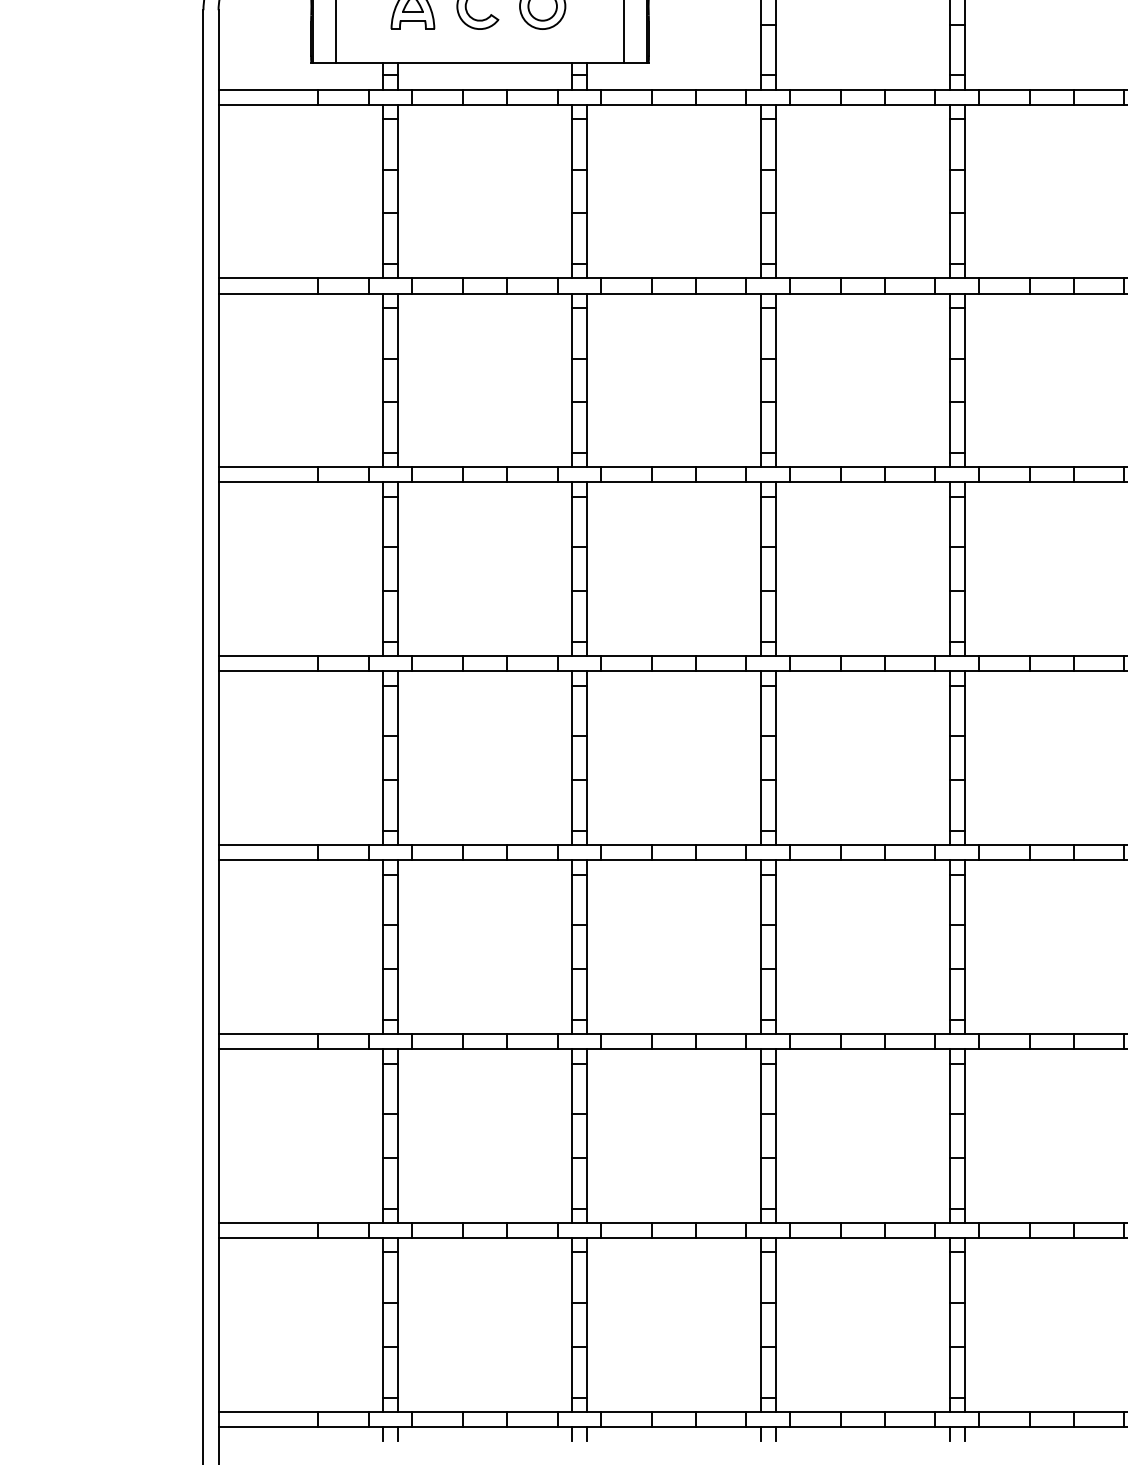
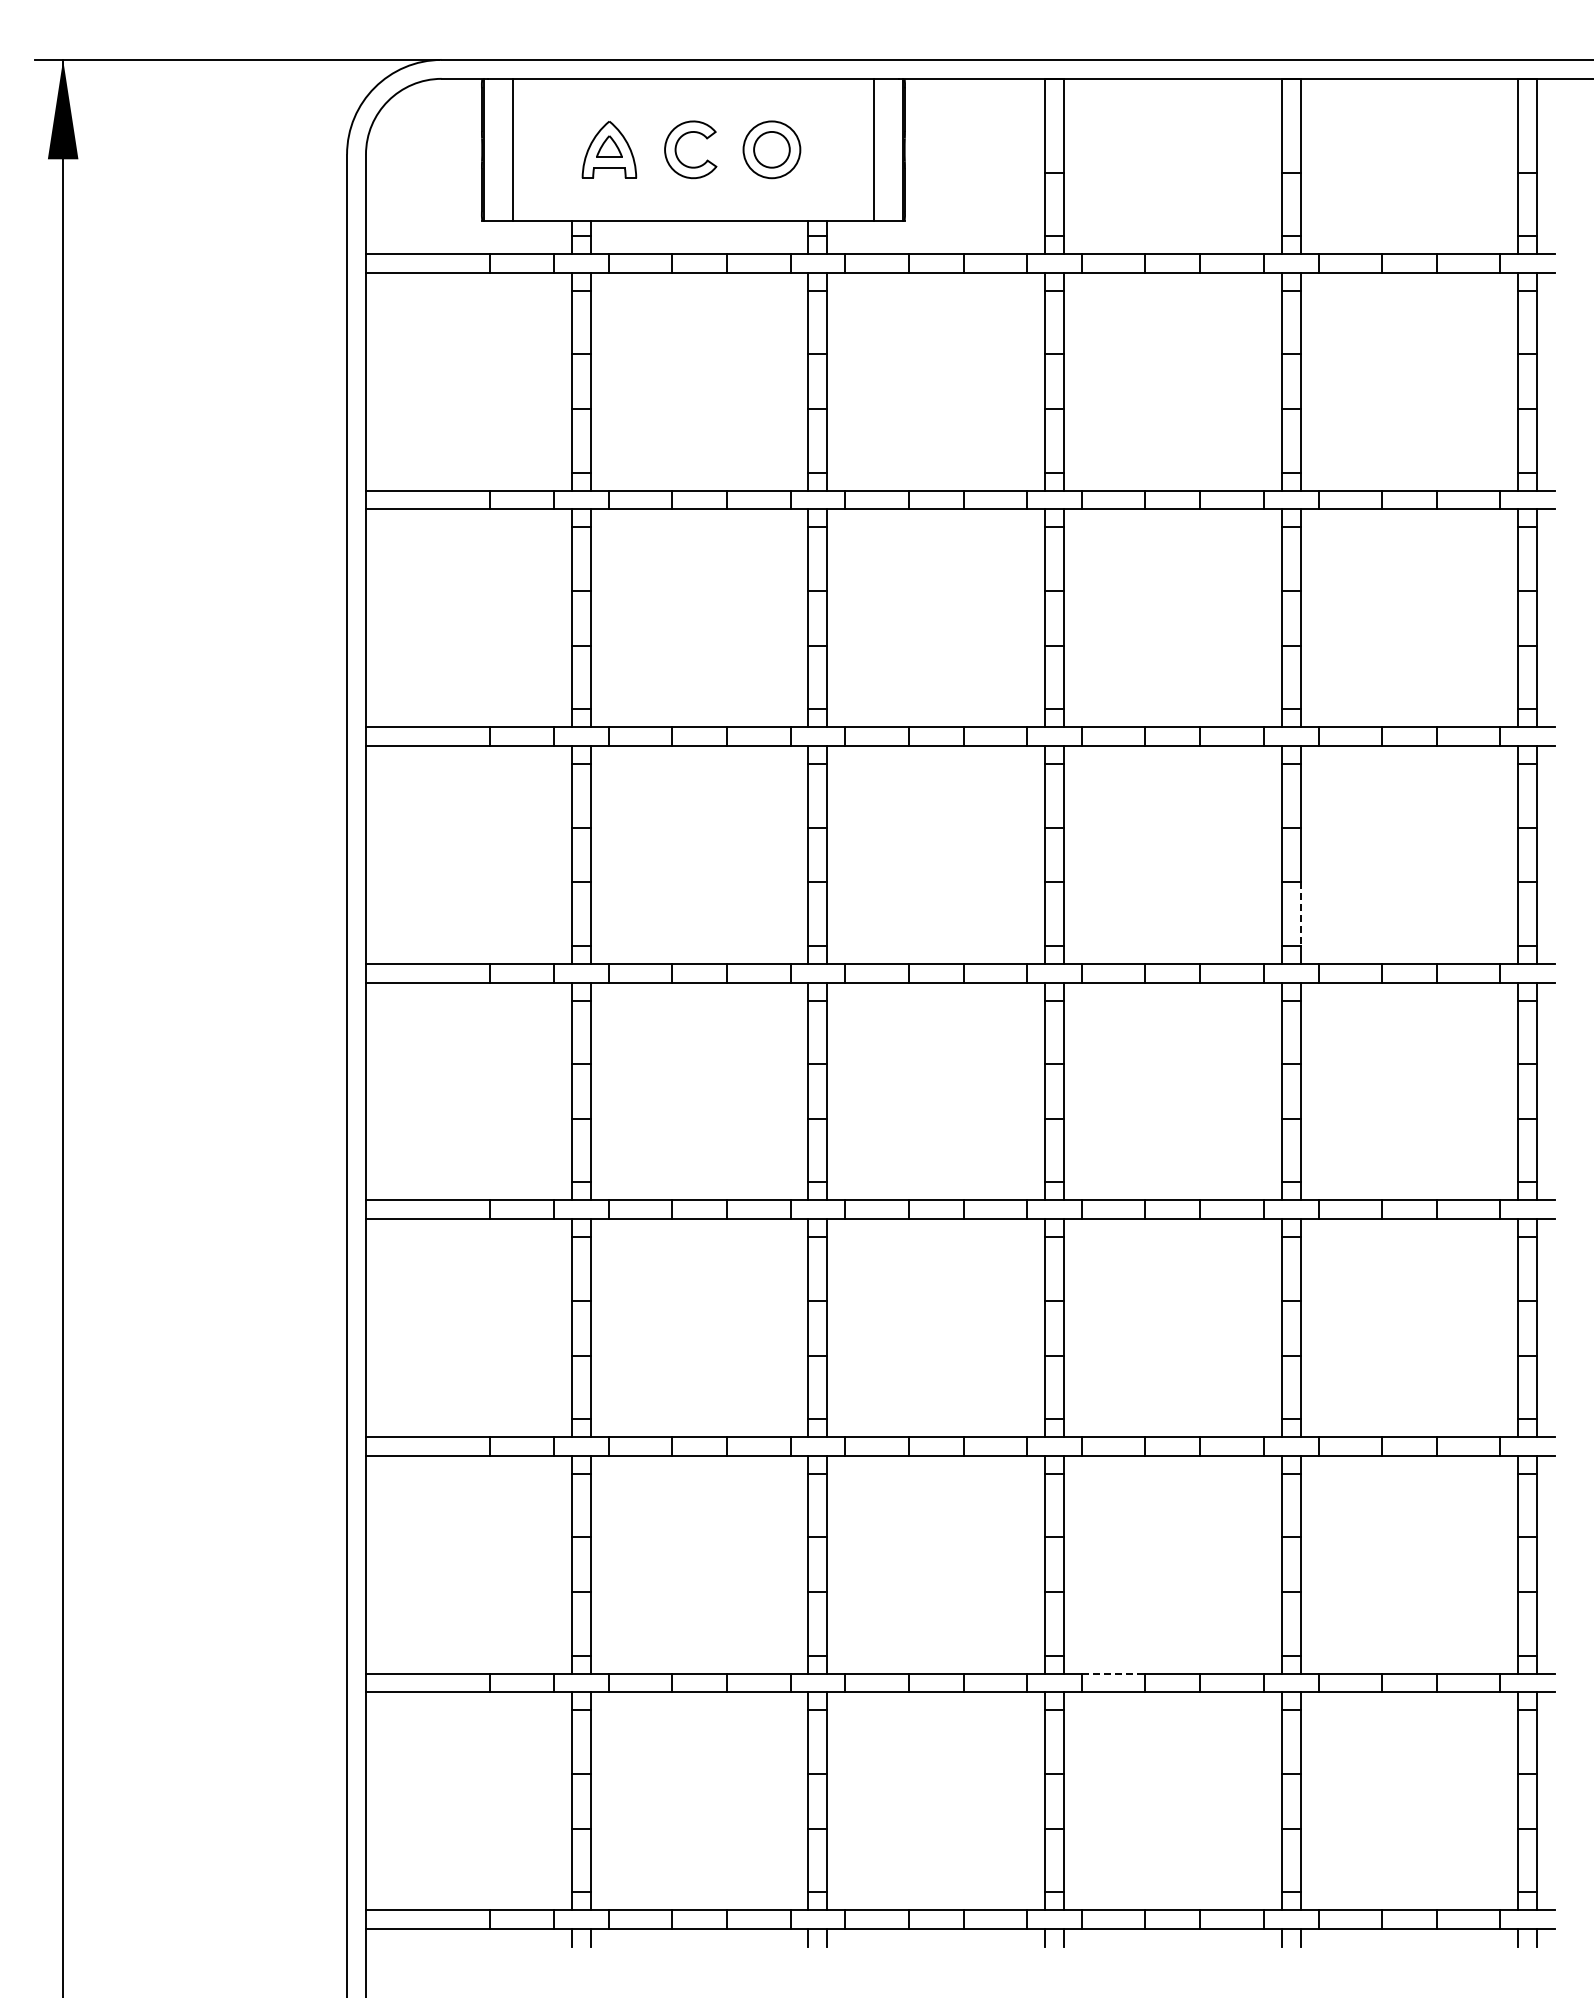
line: (964, 616) -> (1300, 914), solid -> dashed
line: (815, 1222) -> (1113, 1673), solid -> dashed

